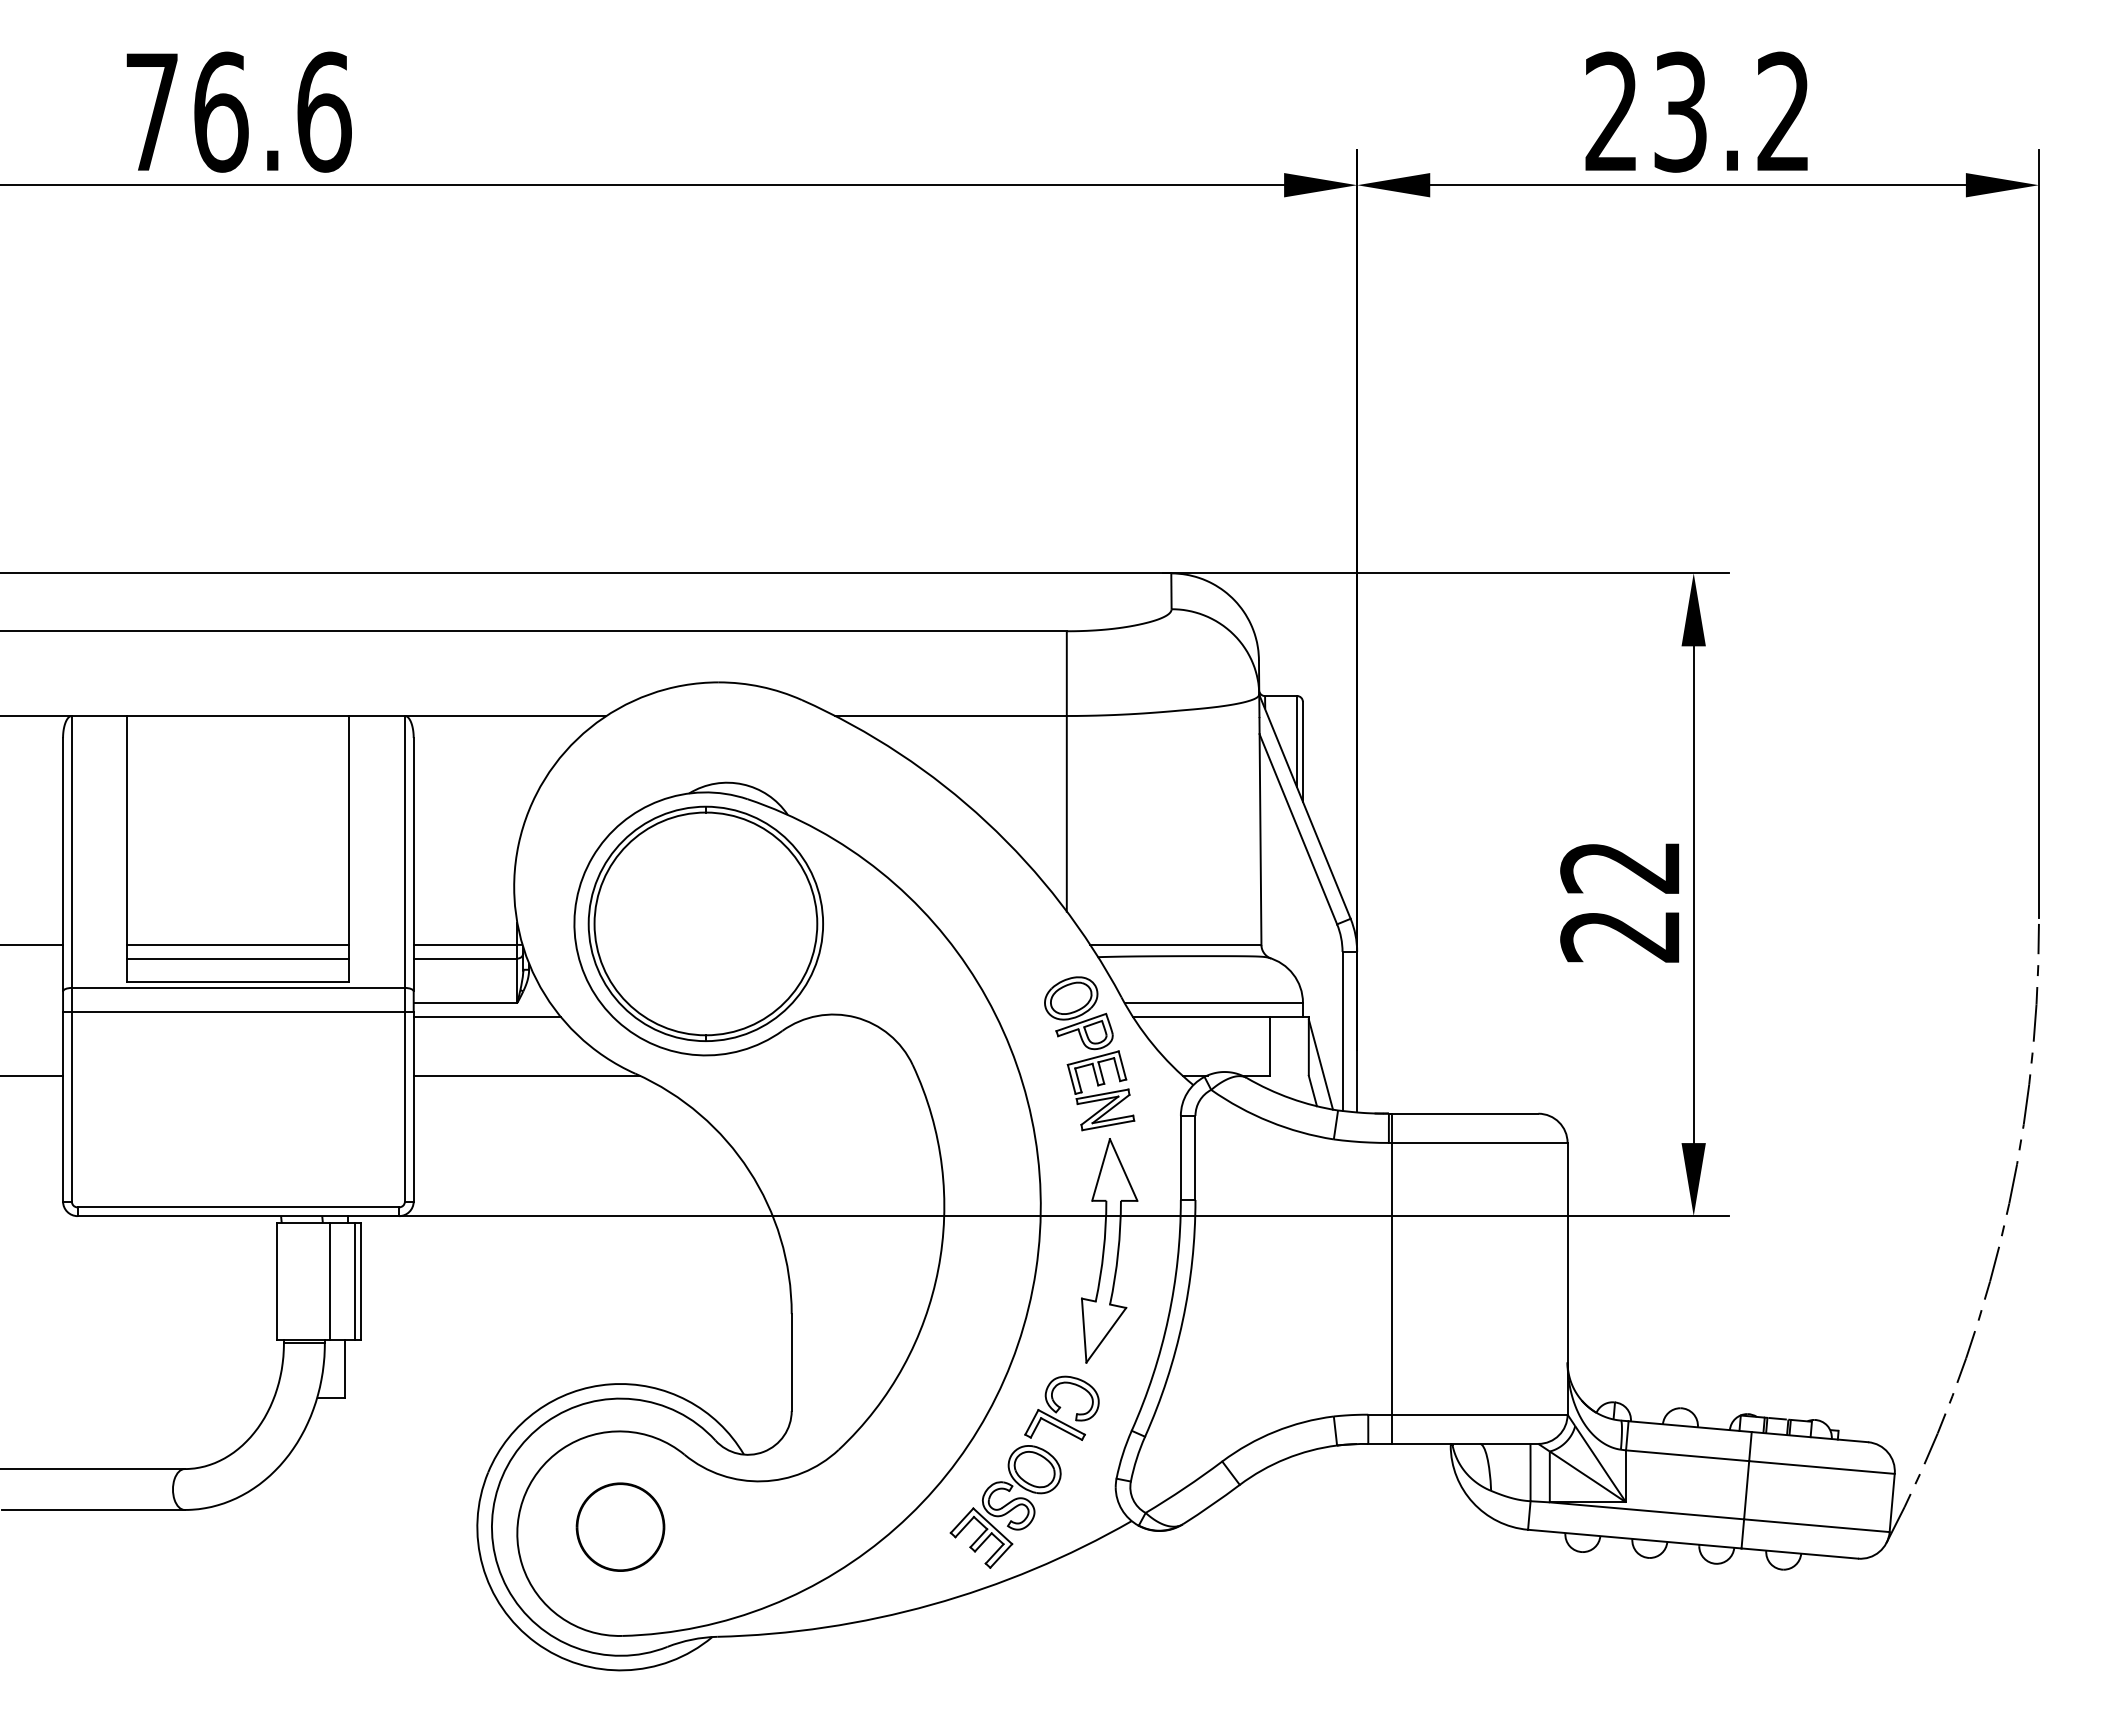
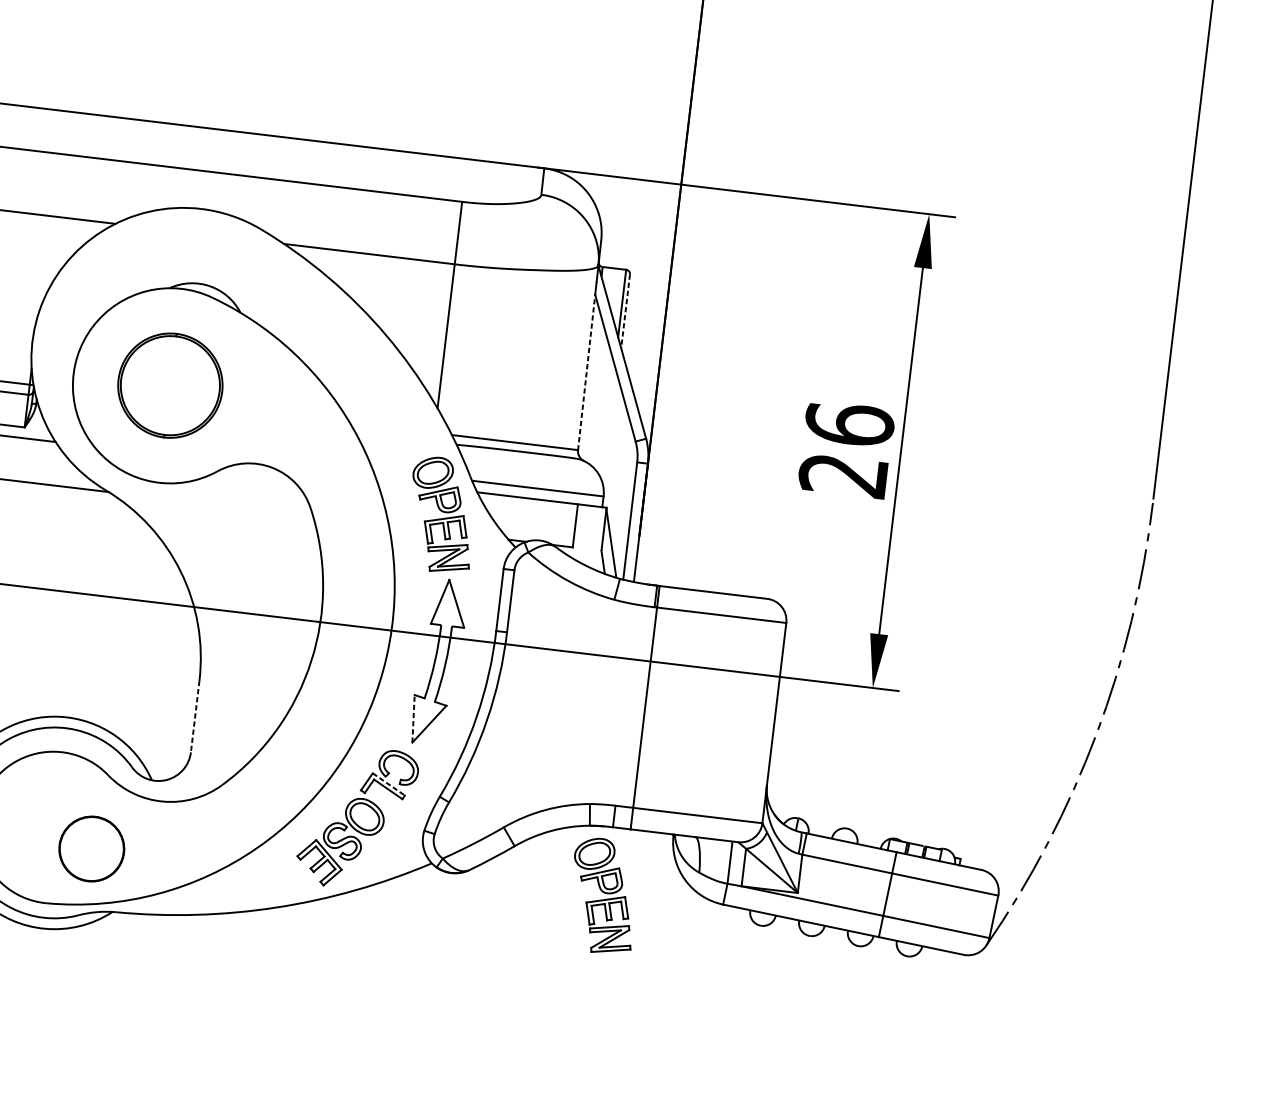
line: (1302, 751) -> (625, 311), solid -> dashed
line: (1260, 839) -> (586, 372), solid -> dashed
text: (1620, 866) -> (849, 423), 22 -> 26
part: (705, 923) -> (170, 385), size x0.6
line: (1084, 1330) -> (413, 718), solid -> dashed
line: (791, 1363) -> (194, 717), solid -> dashed
line: (1062, 1422) -> (389, 784), solid -> dashed
part: (620, 1526) -> (91, 848), moved
part: (1366, 1537) -> (603, 896), added

